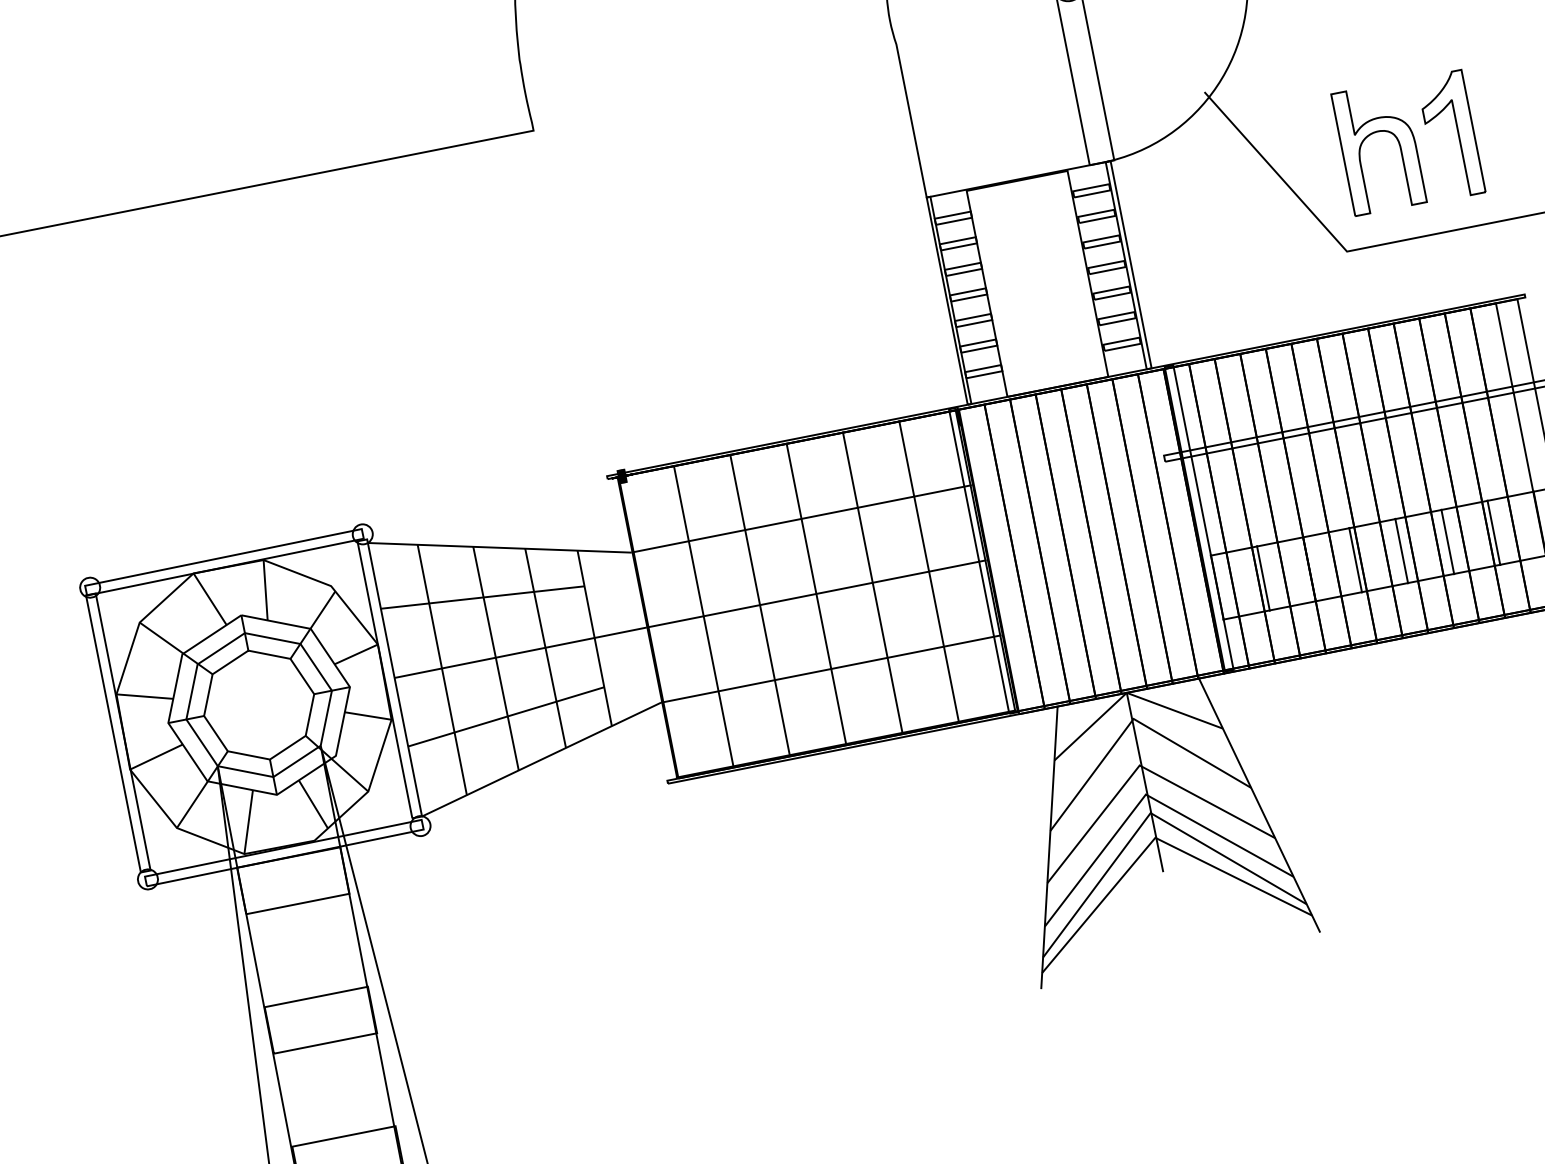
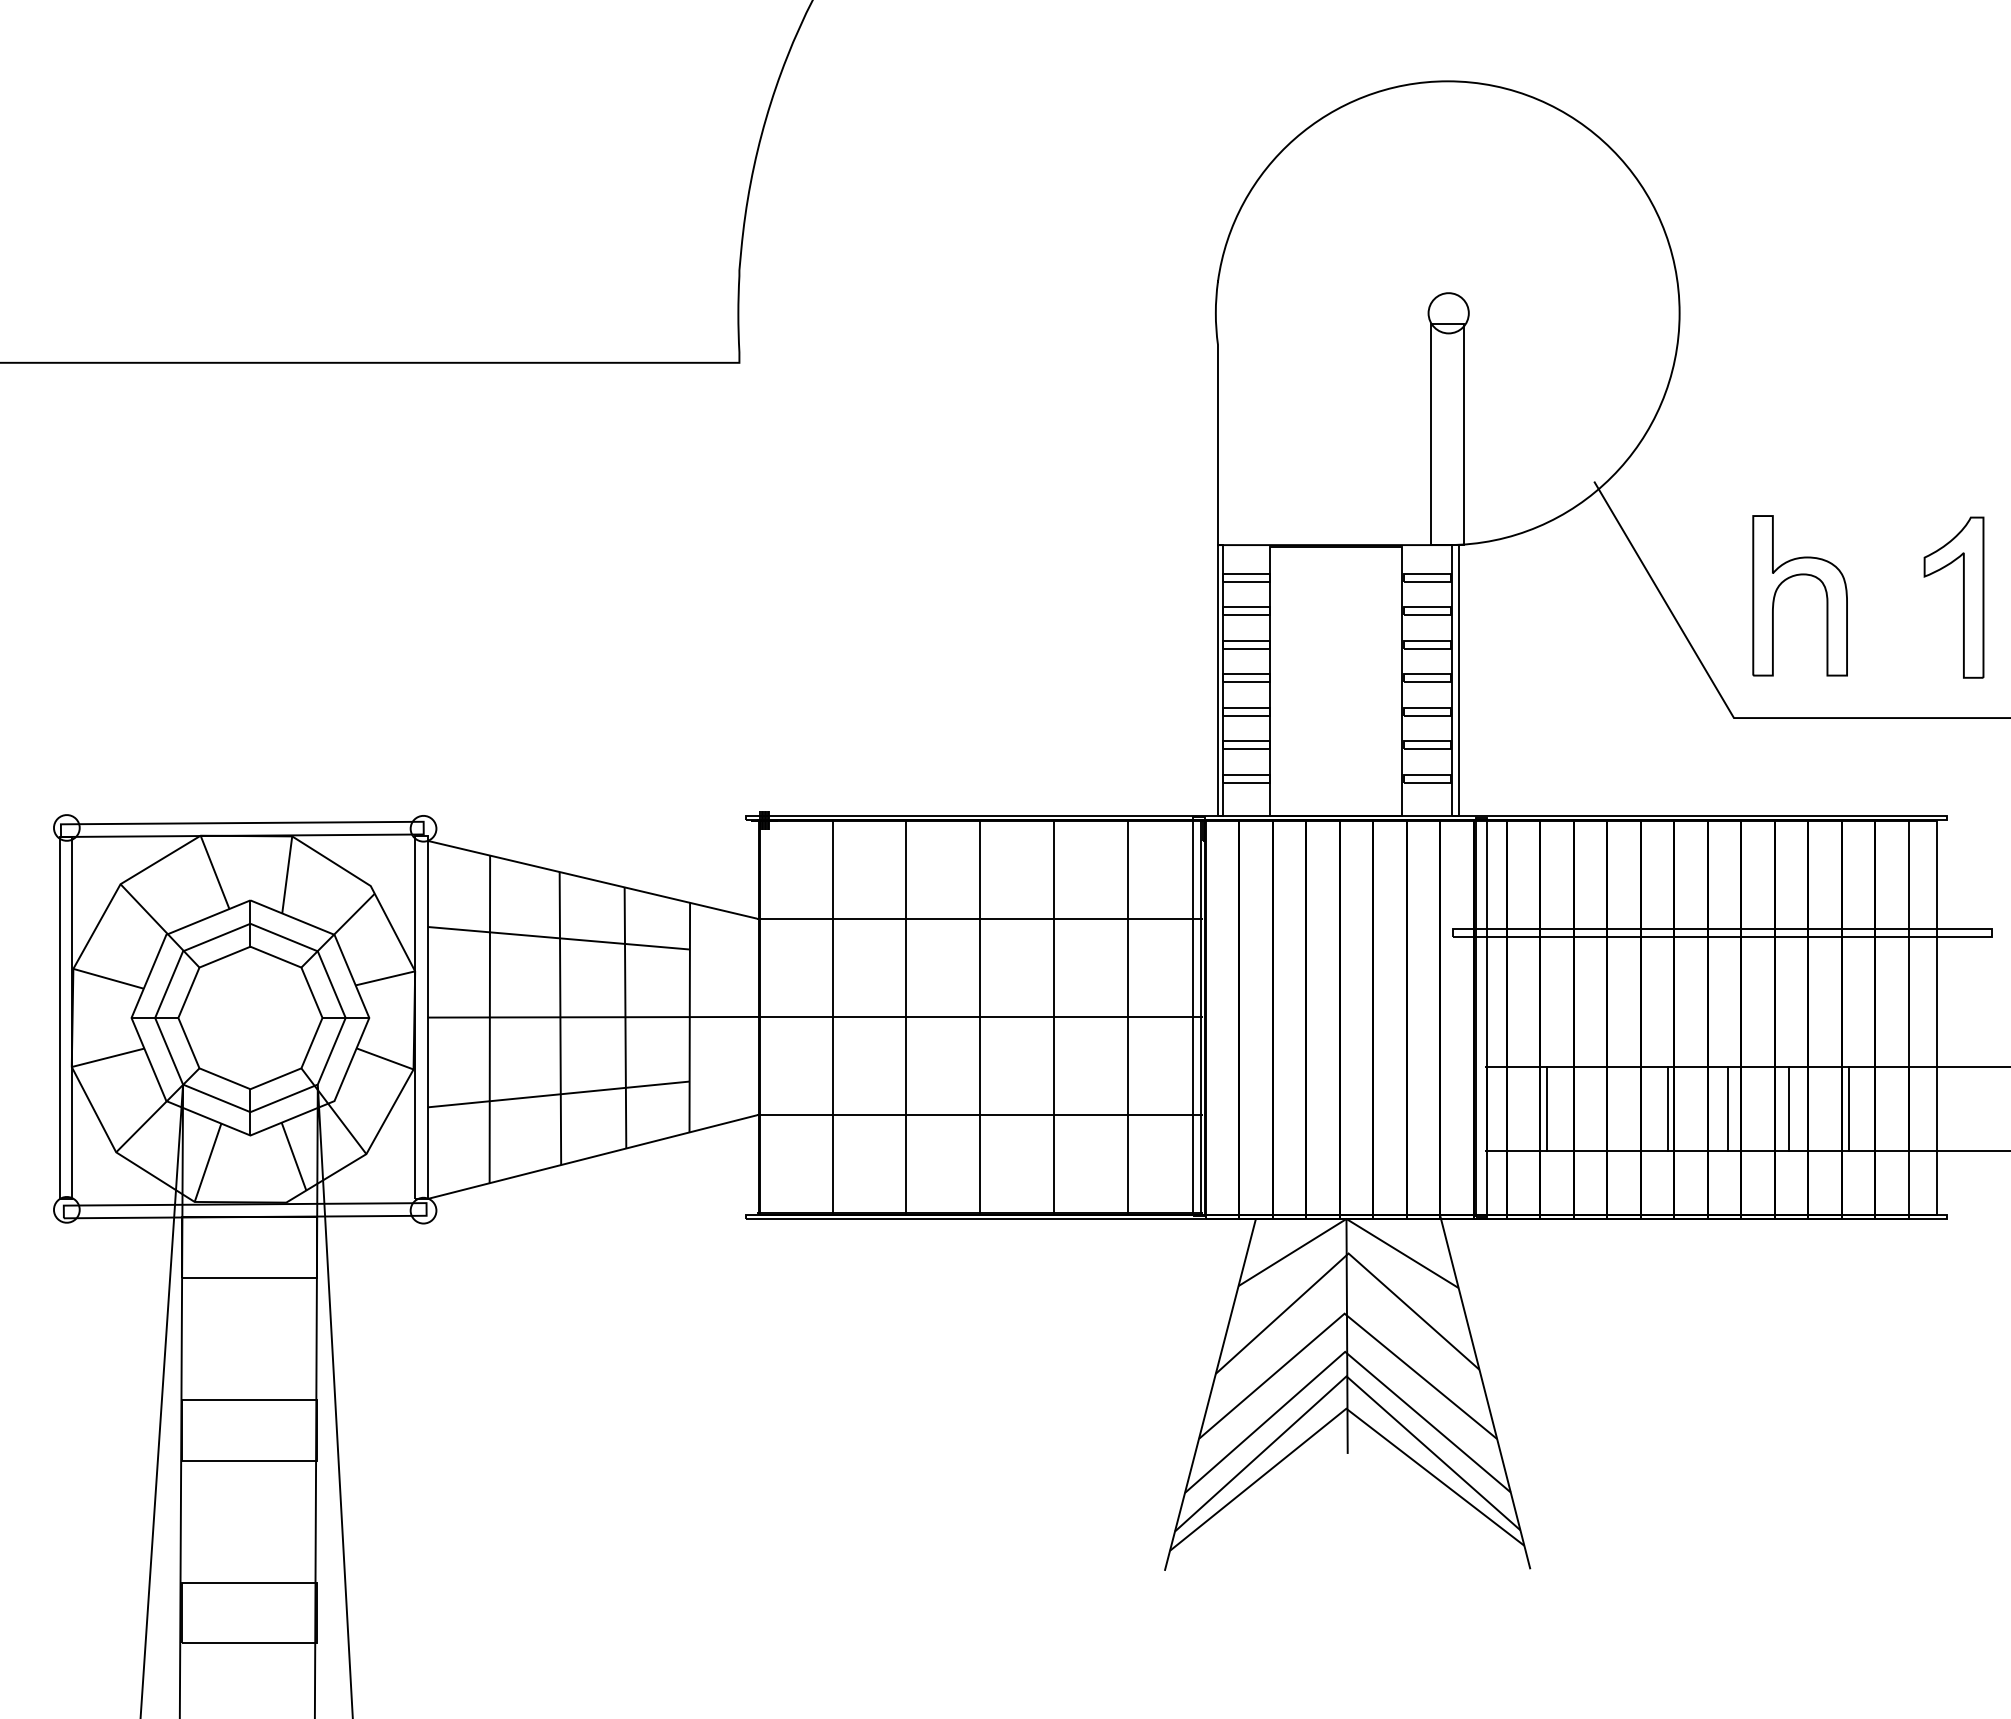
part: (1458, 133) -> (1963, 597), moved

